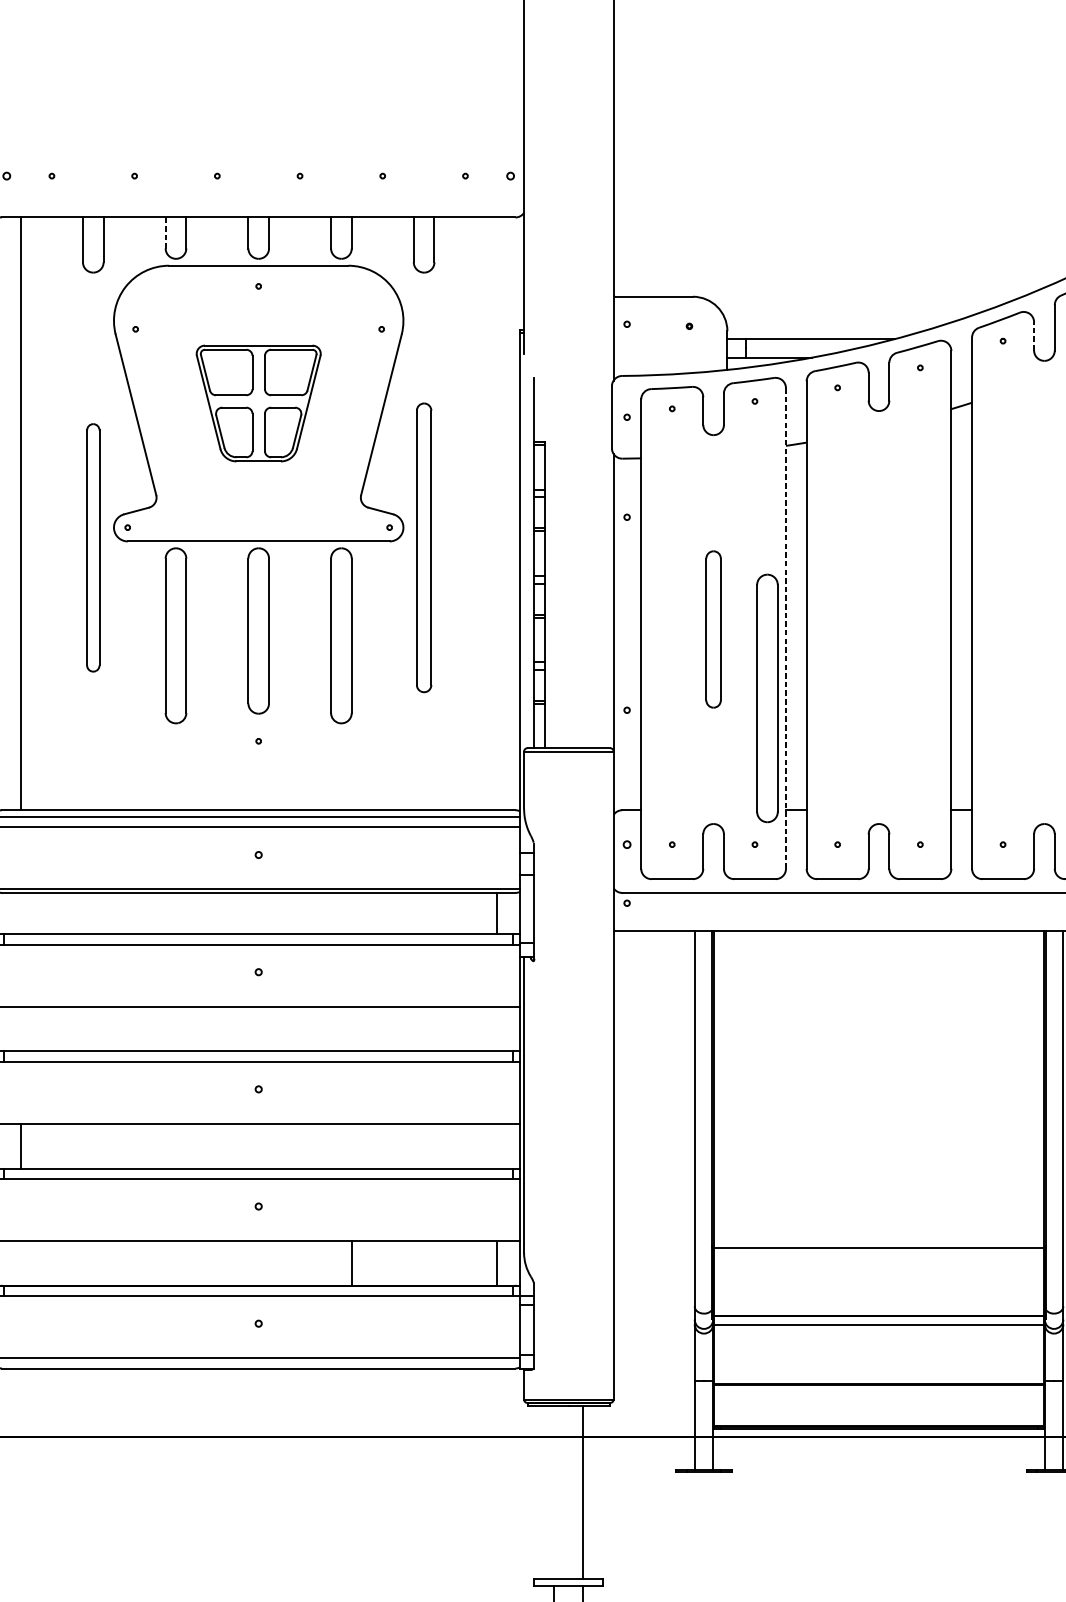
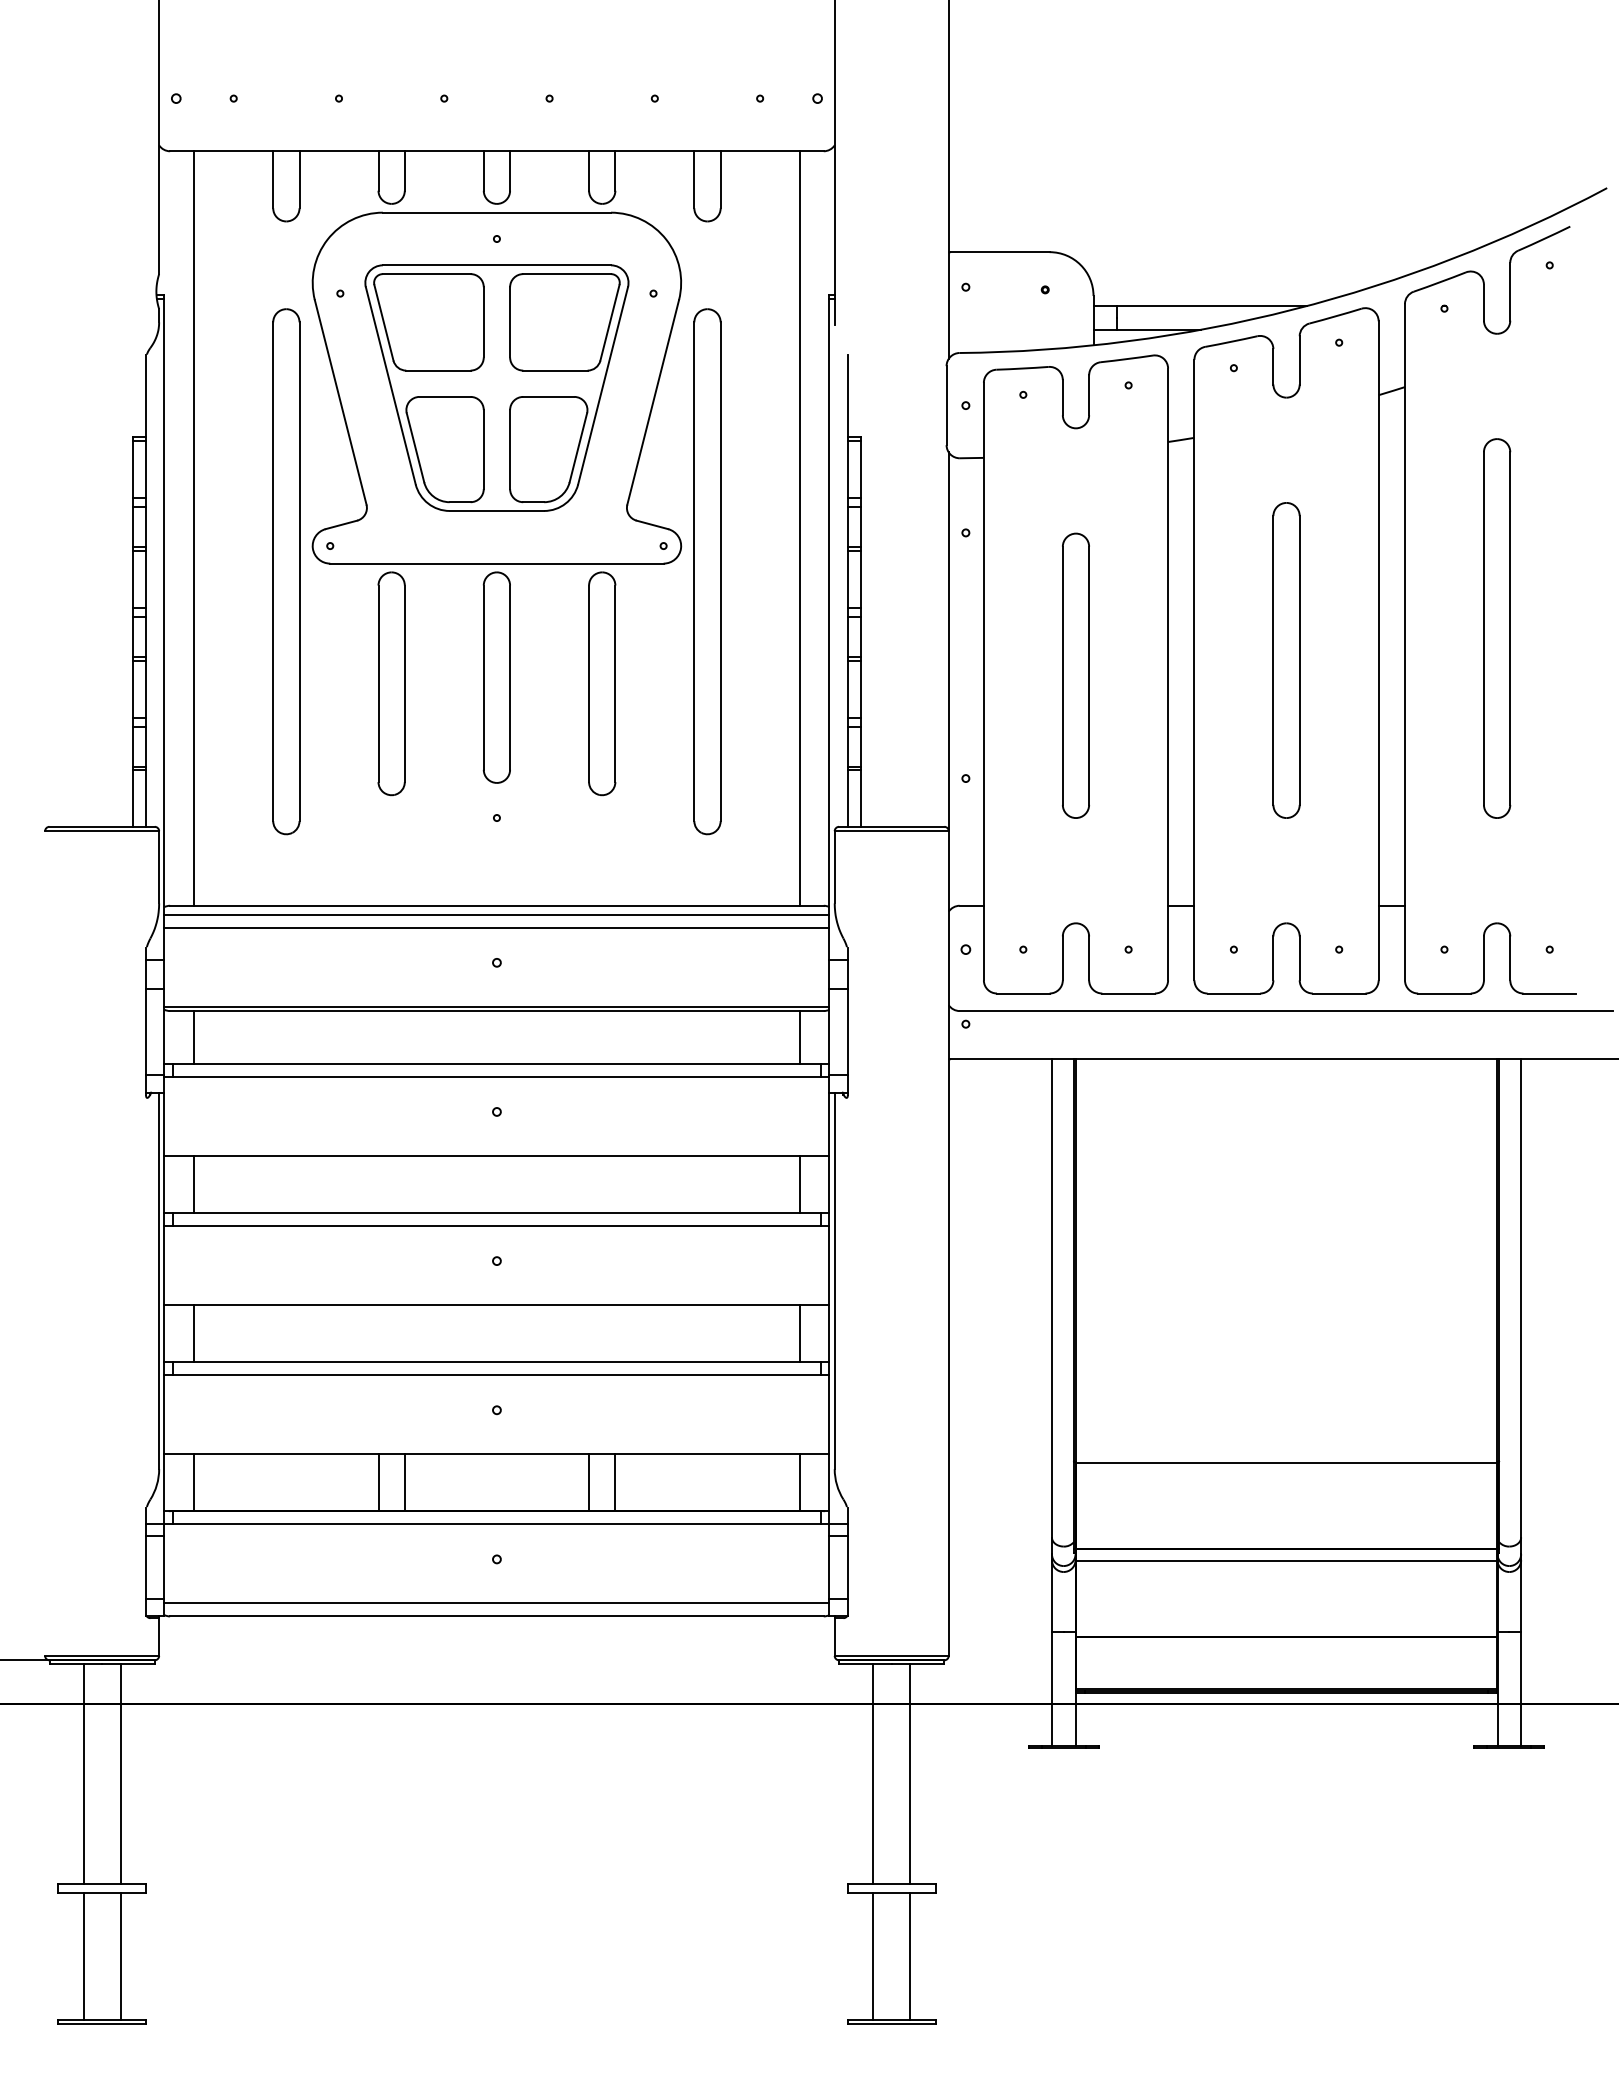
line: (165, 233) -> (378, 171), dashed -> solid
line: (1033, 336) -> (1483, 302), dashed -> solid
part: (258, 403) -> (496, 387), size x1.67
line: (496, 513) -> (799, 528), added
part: (93, 547) -> (286, 571), size x1.67
part: (424, 547) -> (707, 571), size x1.43
part: (1044, 592) -> (1497, 628), added
line: (786, 628) -> (1168, 674), dashed -> solid
part: (713, 629) -> (1075, 675), size x1.43
part: (767, 698) -> (1286, 660), moved
line: (21, 913) -> (194, 1037), added
line: (21, 1028) -> (194, 1183), added
line: (496, 1028) -> (799, 1183), added
line: (496, 1146) -> (799, 1333), added
line: (21, 1263) -> (194, 1482), added
line: (165, 1263) -> (378, 1482), added
line: (186, 1263) -> (404, 1482), added
line: (331, 1263) -> (589, 1482), added
line: (554, 1491) -> (873, 1773), added

